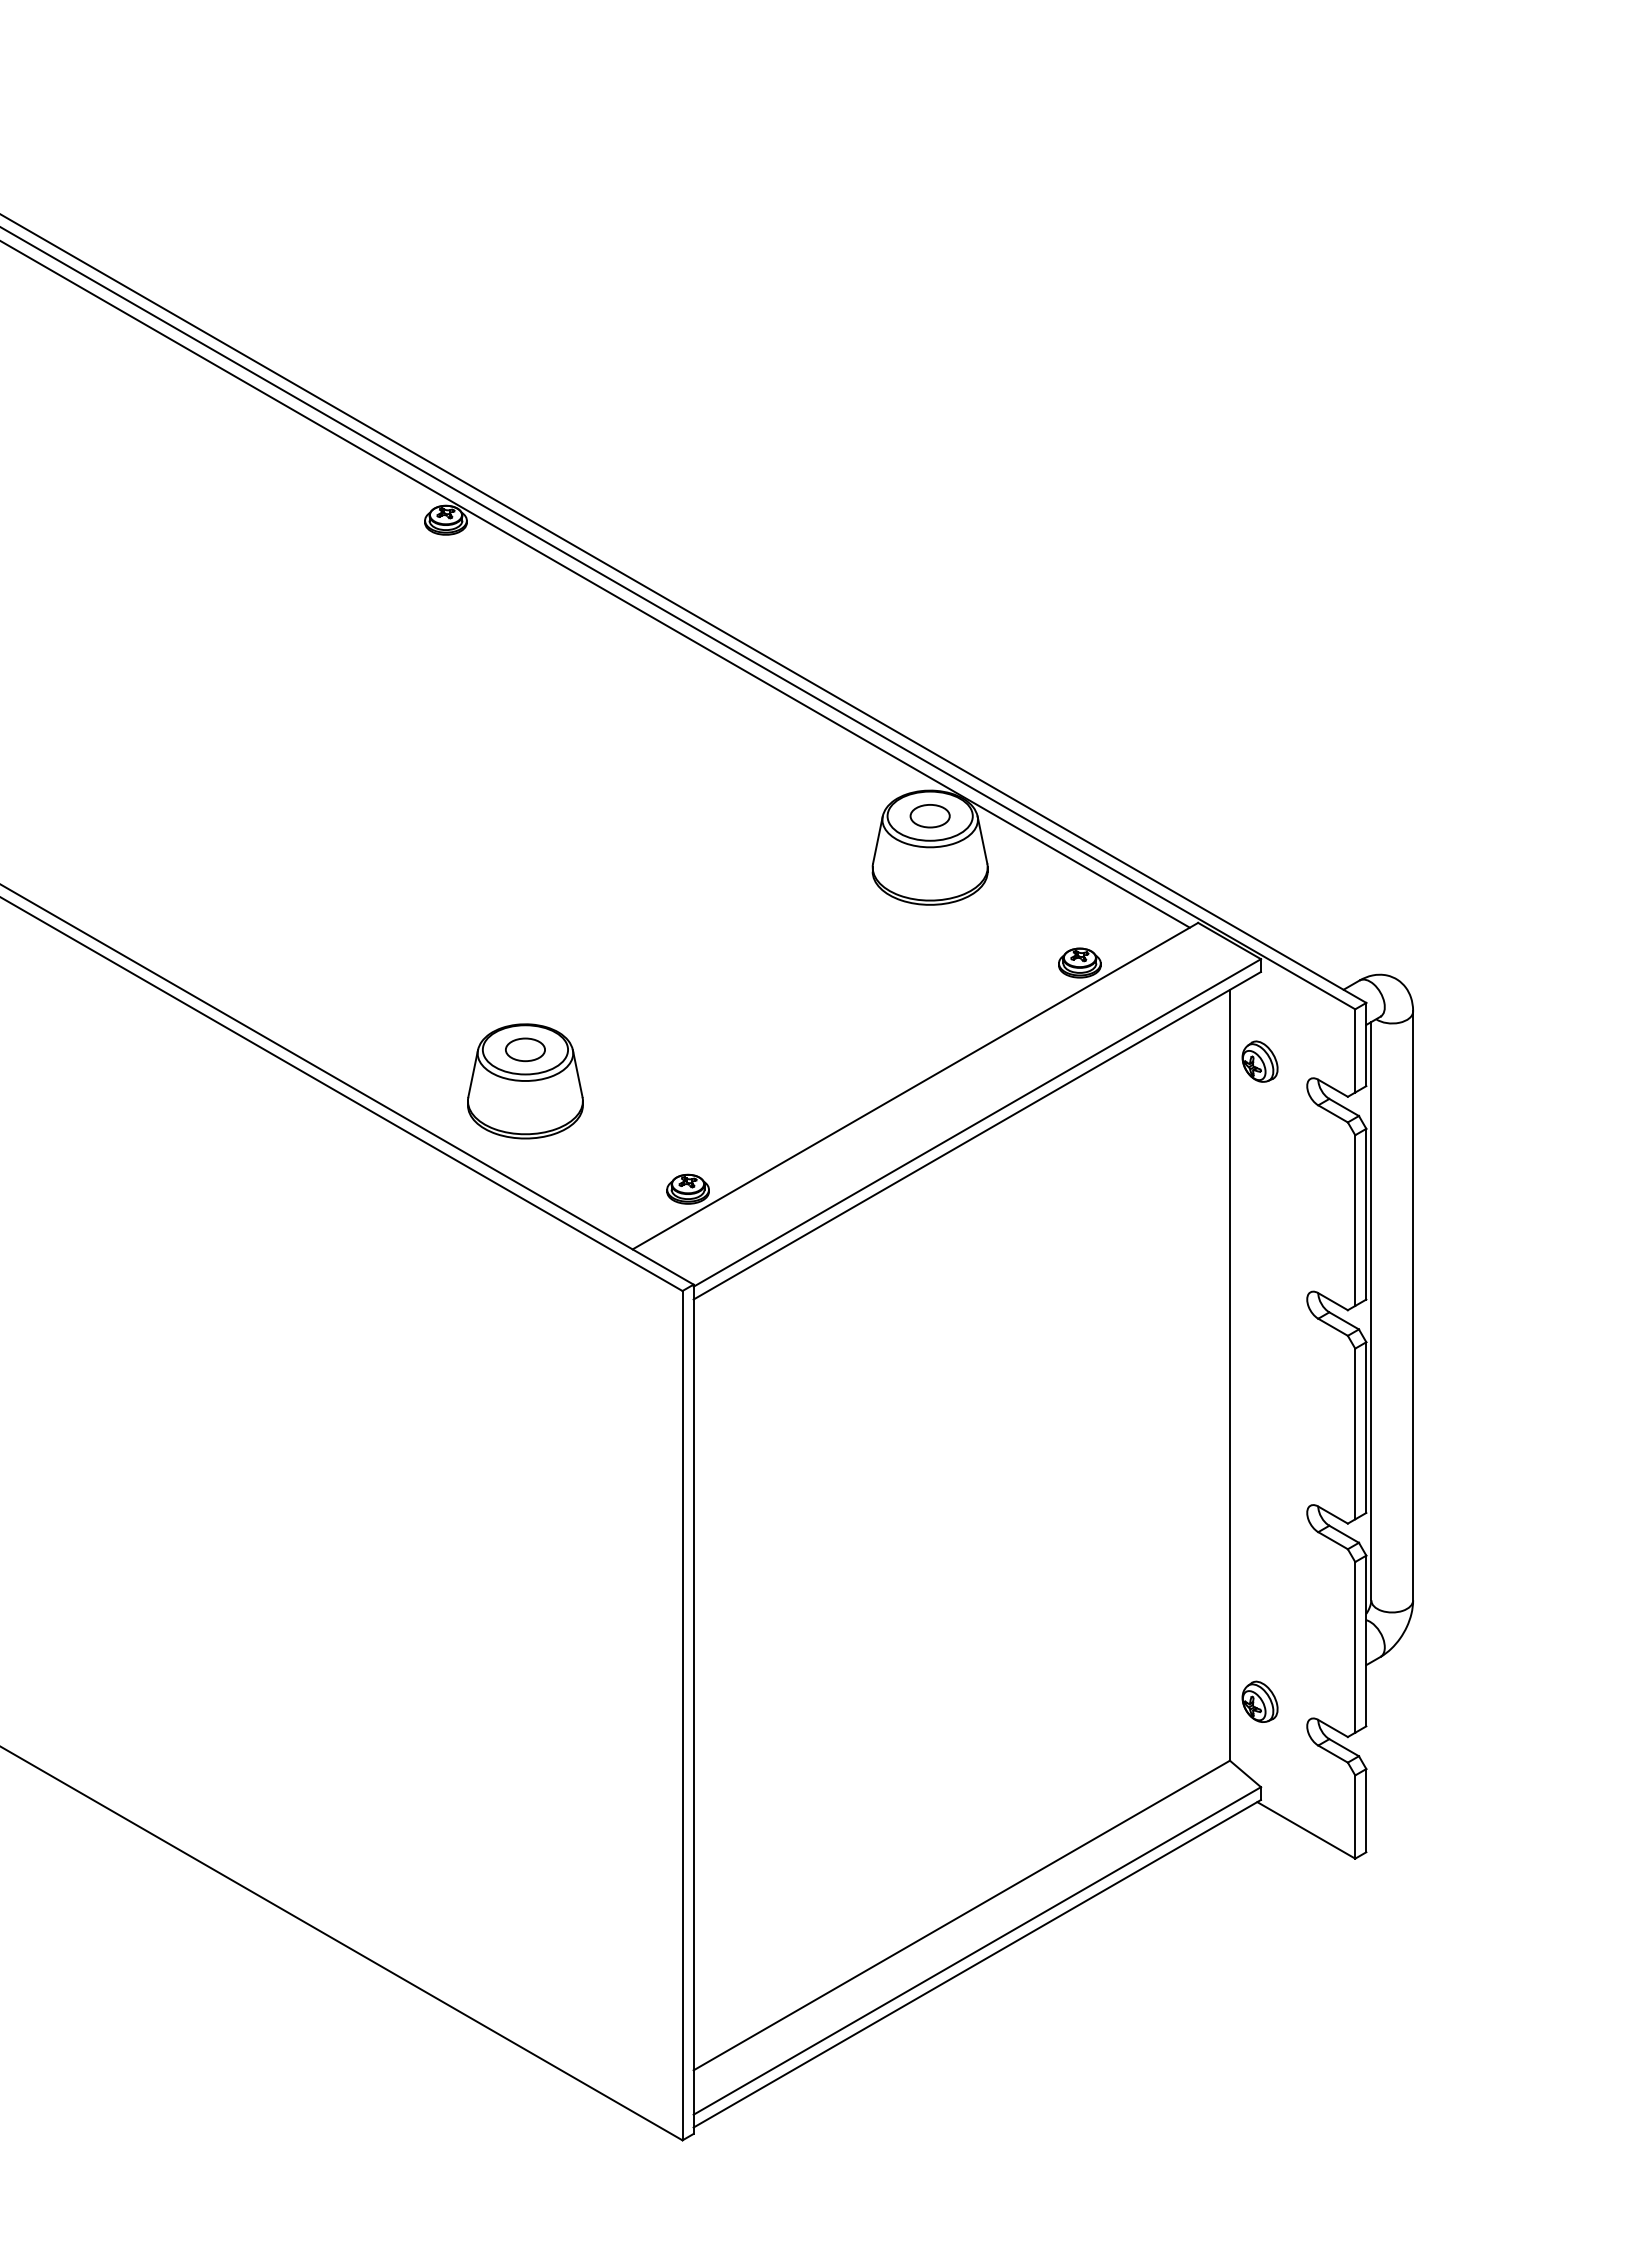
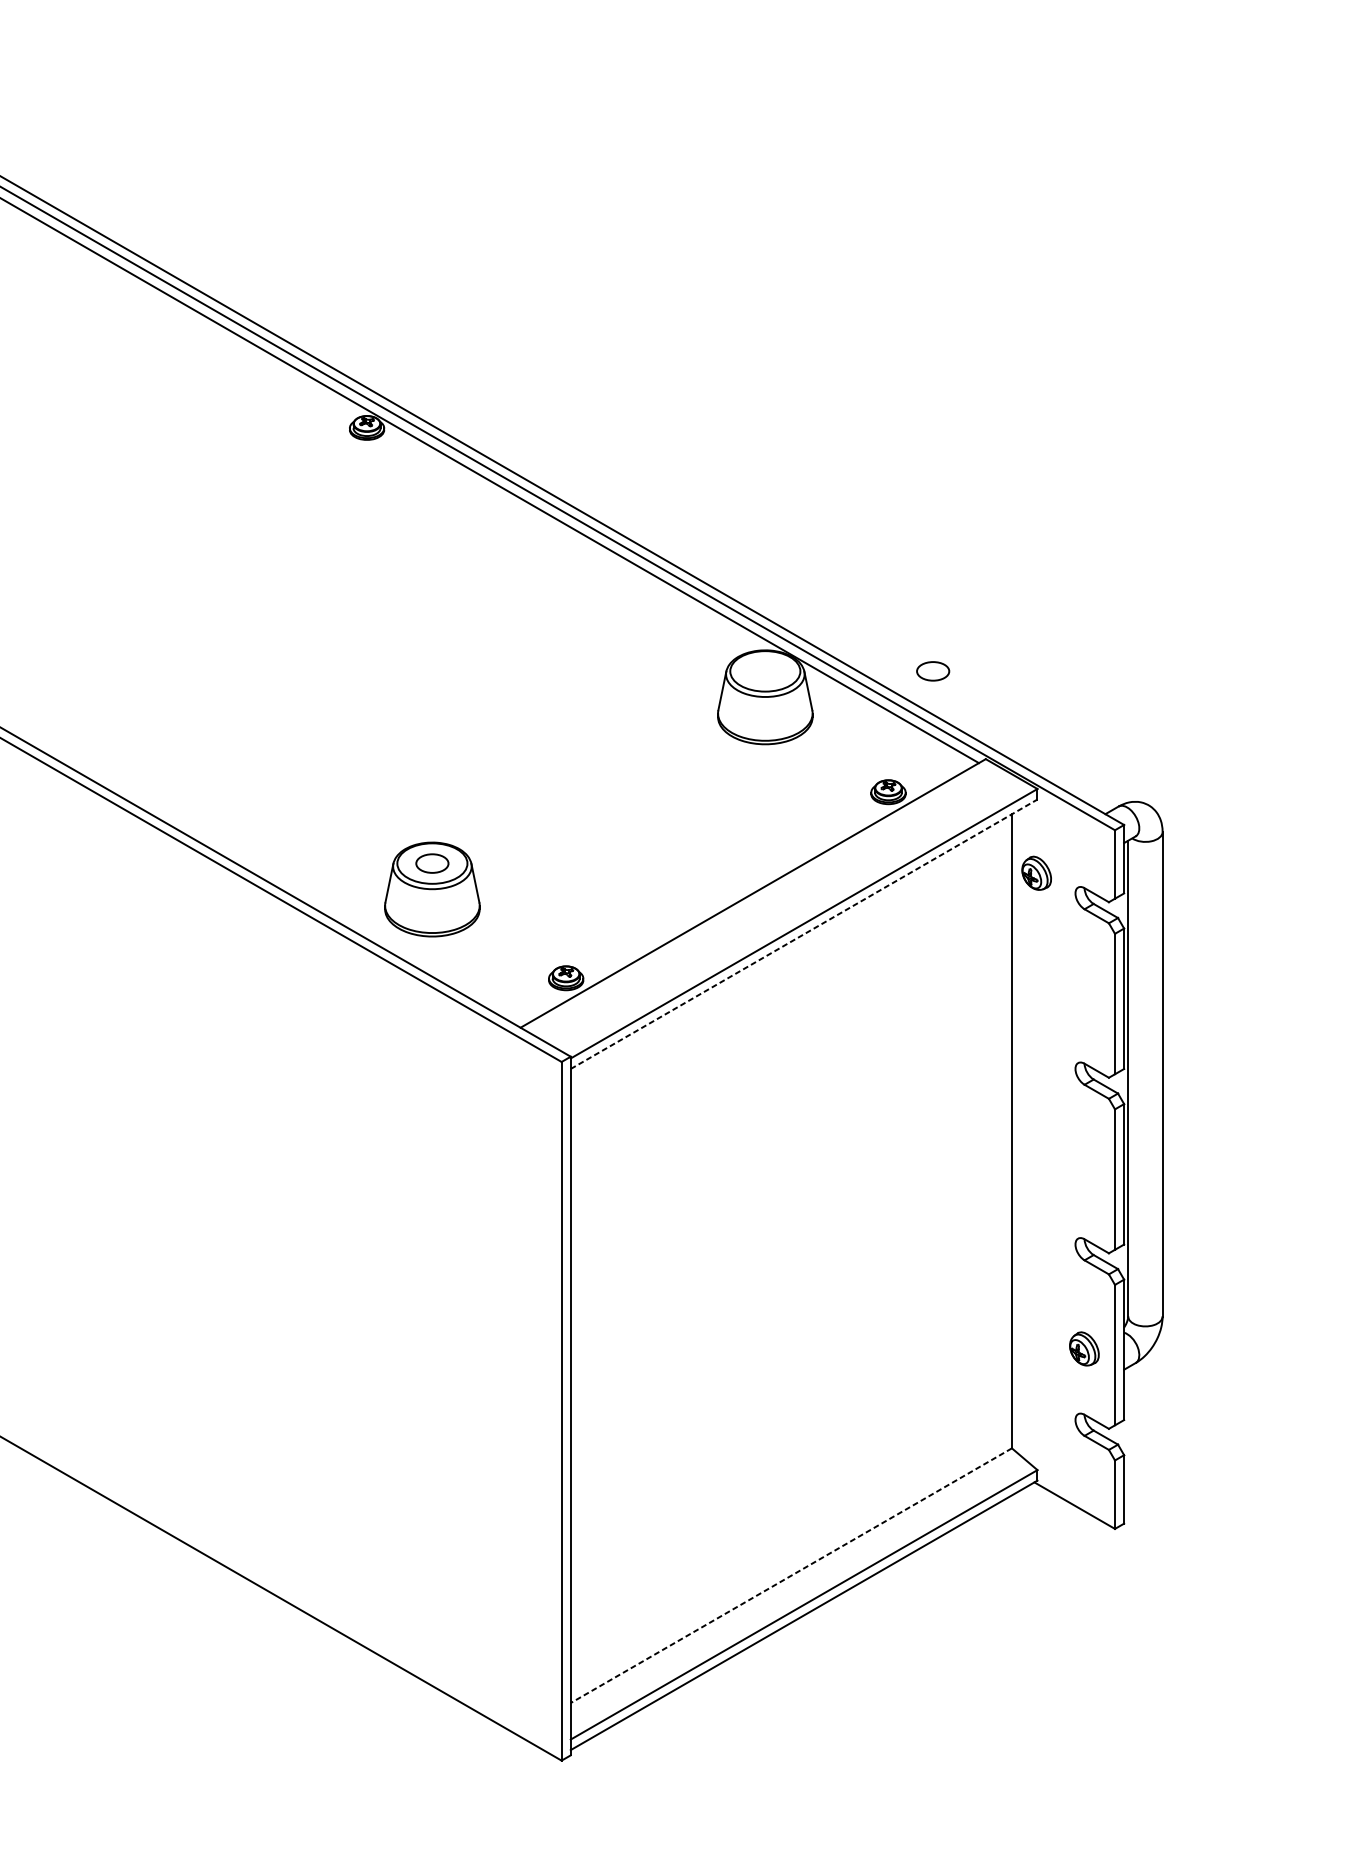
part: (929, 816) -> (932, 671), moved
line: (977, 1135) -> (804, 934), solid -> dashed
part: (1259, 1701) -> (1083, 1348), moved
line: (961, 1915) -> (791, 1575), solid -> dashed

